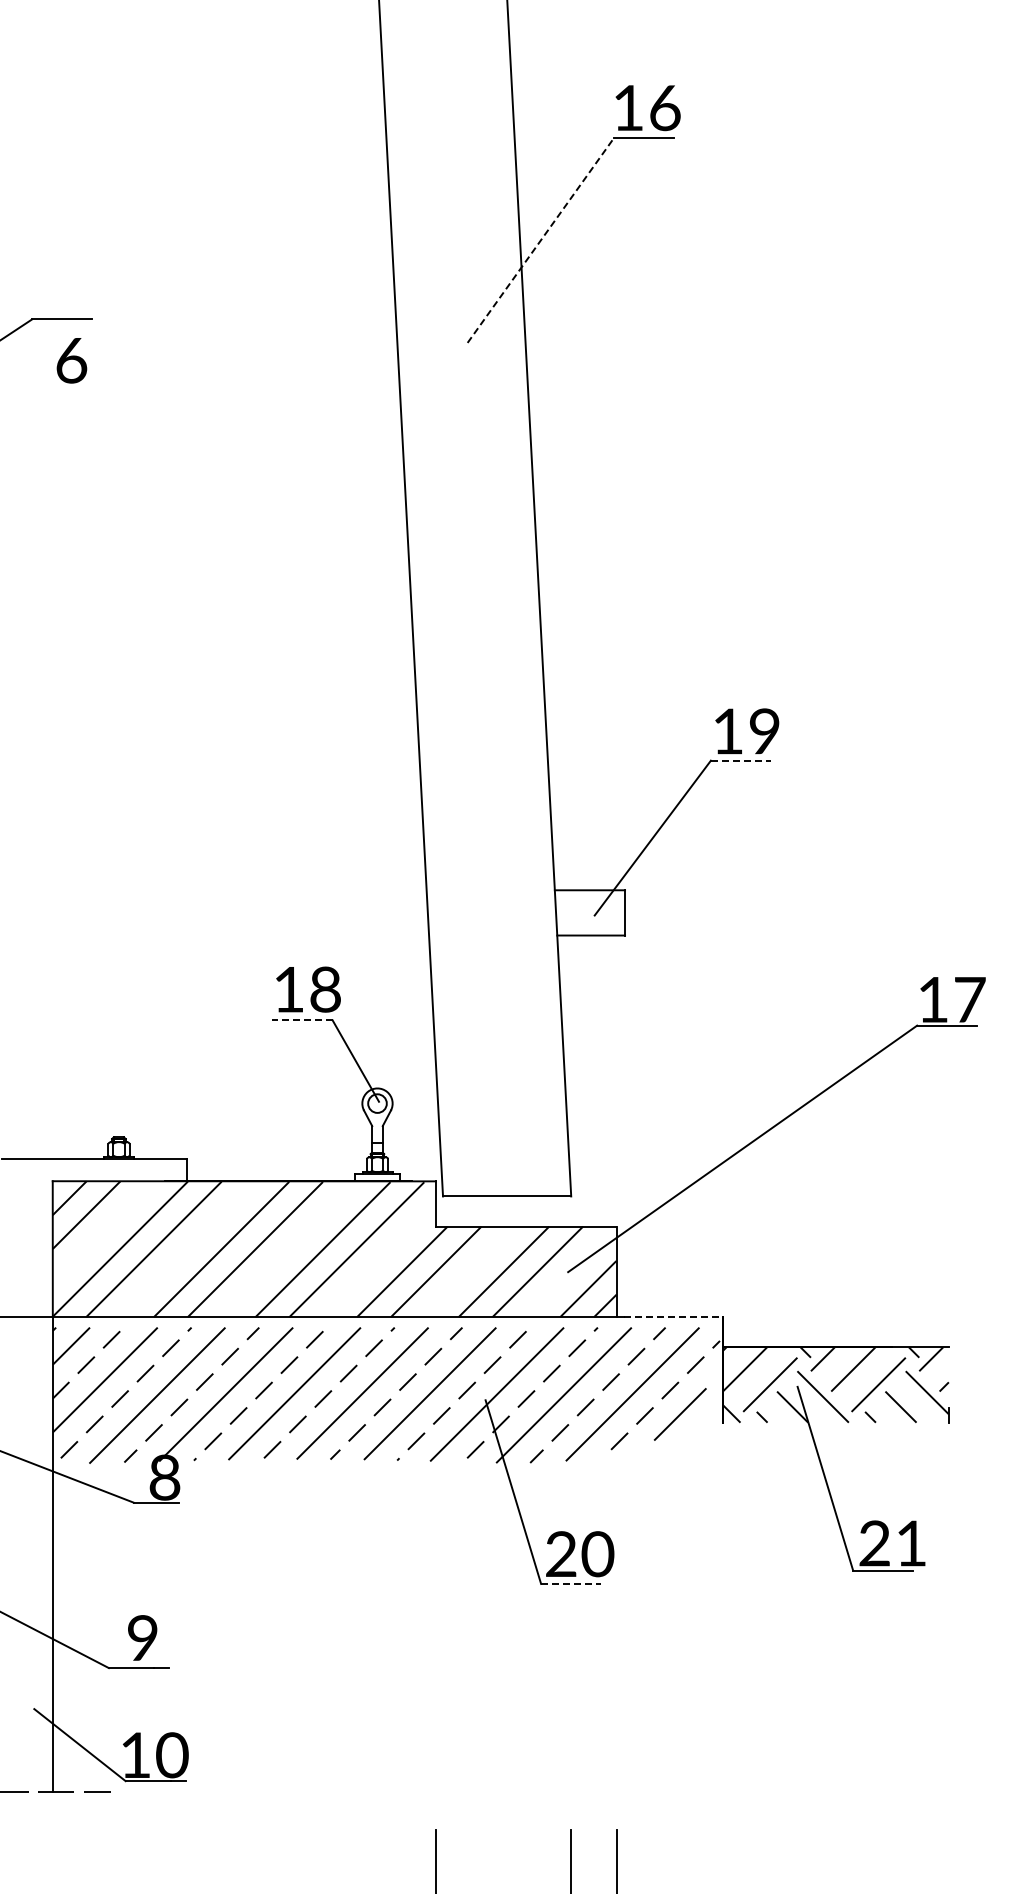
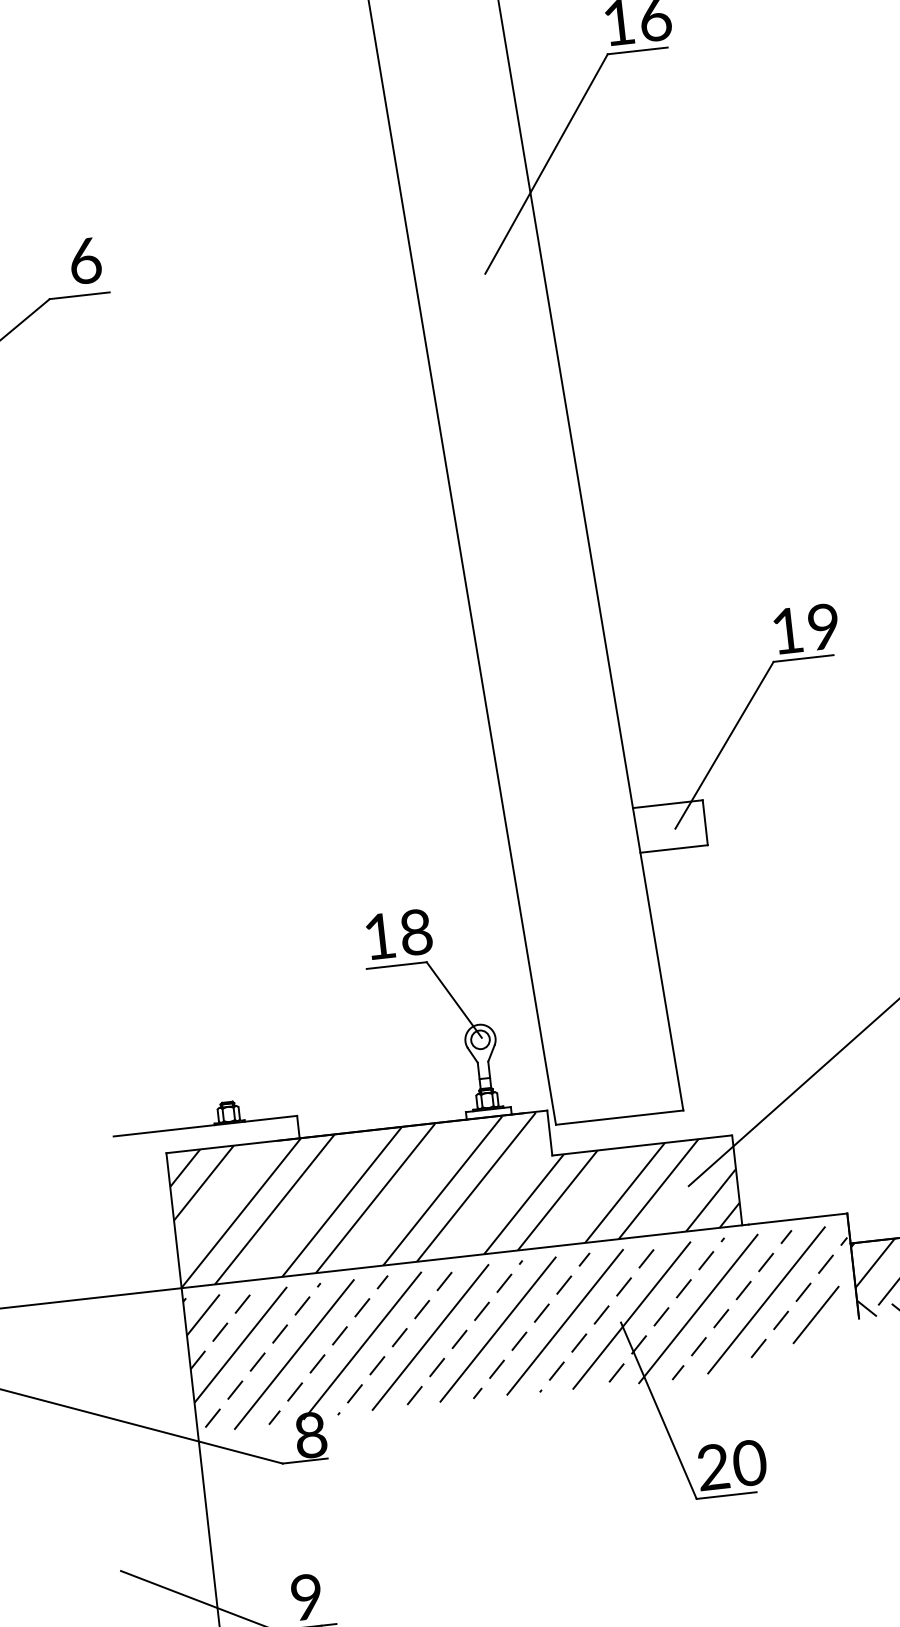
line: (540, 240) -> (546, 163), dashed -> solid
text: (71, 360) -> (85, 260), moved
line: (741, 760) -> (804, 658), dashed -> solid
line: (302, 1020) -> (396, 965), dashed -> solid
line: (673, 1317) -> (798, 1219), dashed -> solid
line: (571, 1583) -> (726, 1495), dashed -> solid

